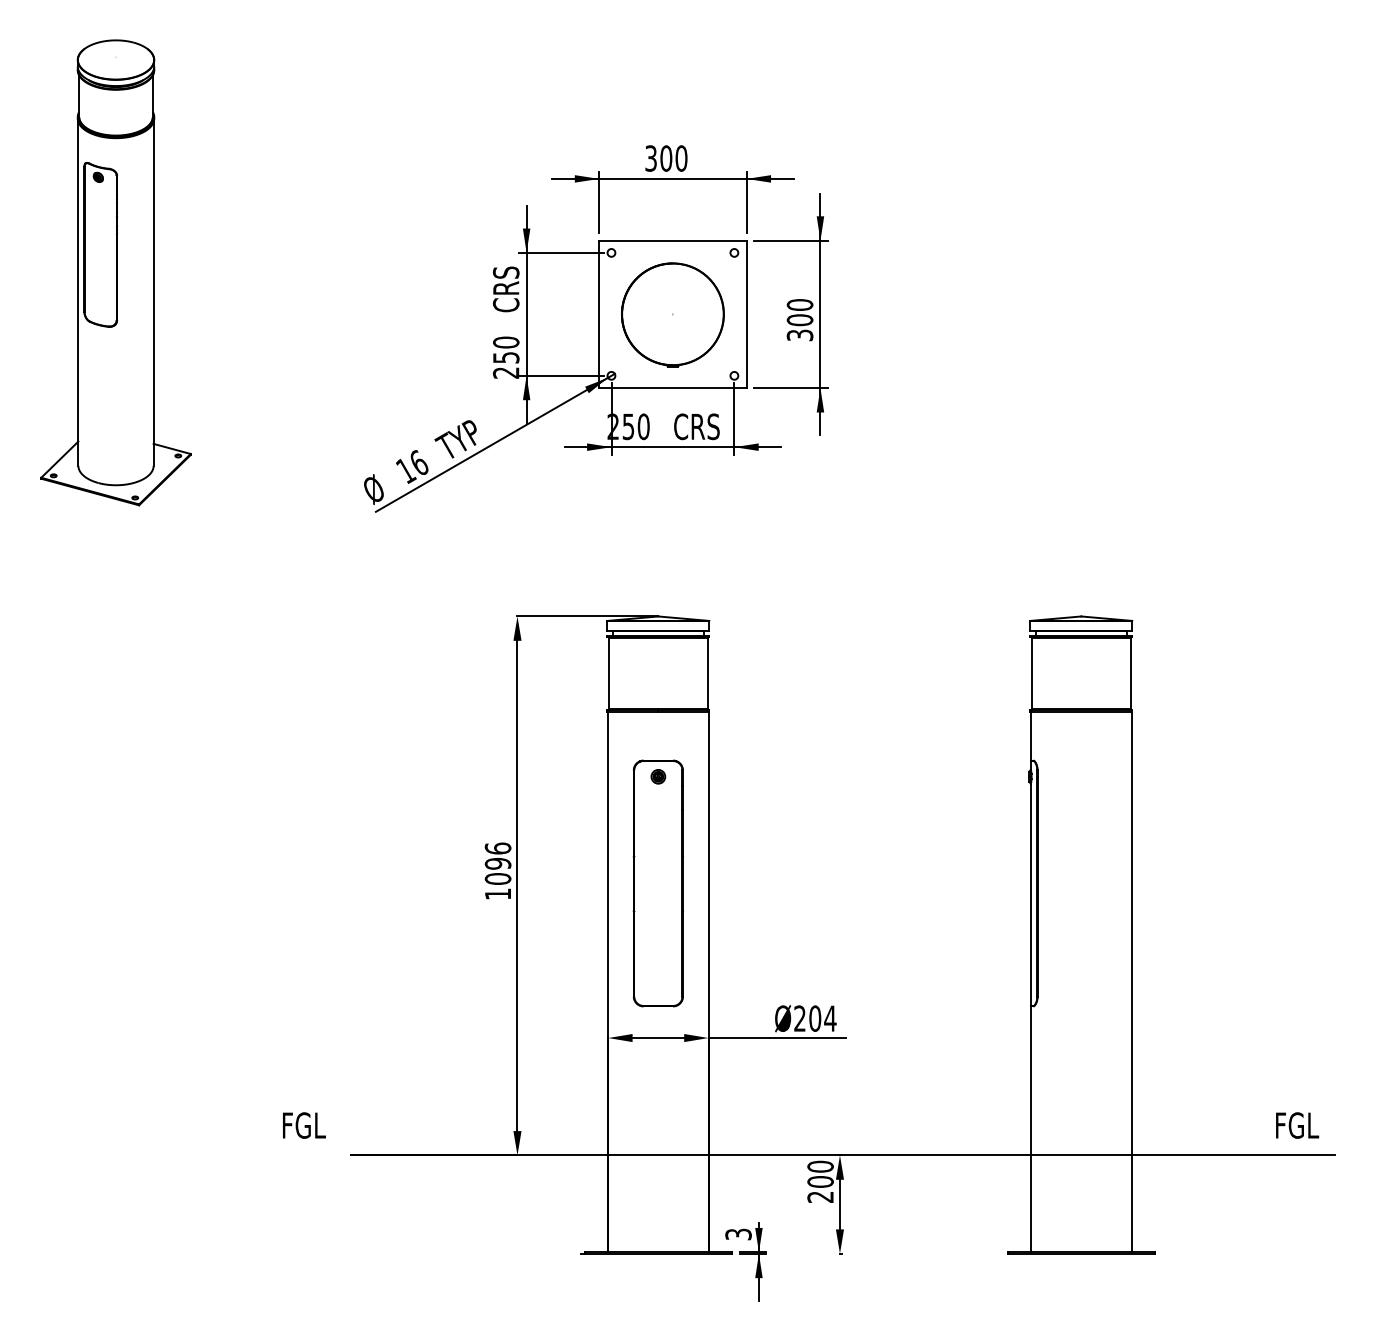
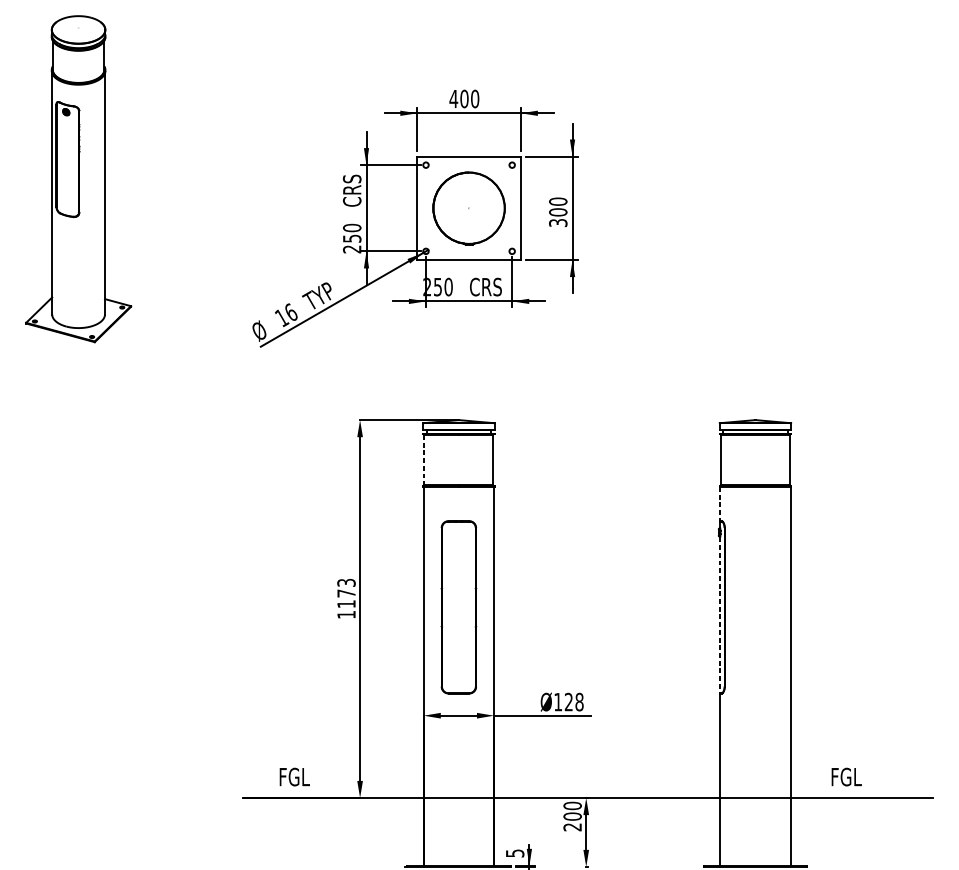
text: (650, 158) -> (453, 98), 300 -> 400
line: (609, 673) -> (424, 460), solid -> dashed
line: (1031, 736) -> (720, 504), solid -> dashed
part: (658, 776) -> (458, 532), removed
text: (497, 863) -> (346, 593), 1096 -> 1173
line: (1031, 895) -> (720, 615), solid -> dashed
text: (815, 1018) -> (569, 702), Ø204 -> Ø128
text: (304, 1125) -> (294, 777), moved
text: (1297, 1125) -> (846, 777), moved
text: (738, 1233) -> (515, 852), 3 -> 5

